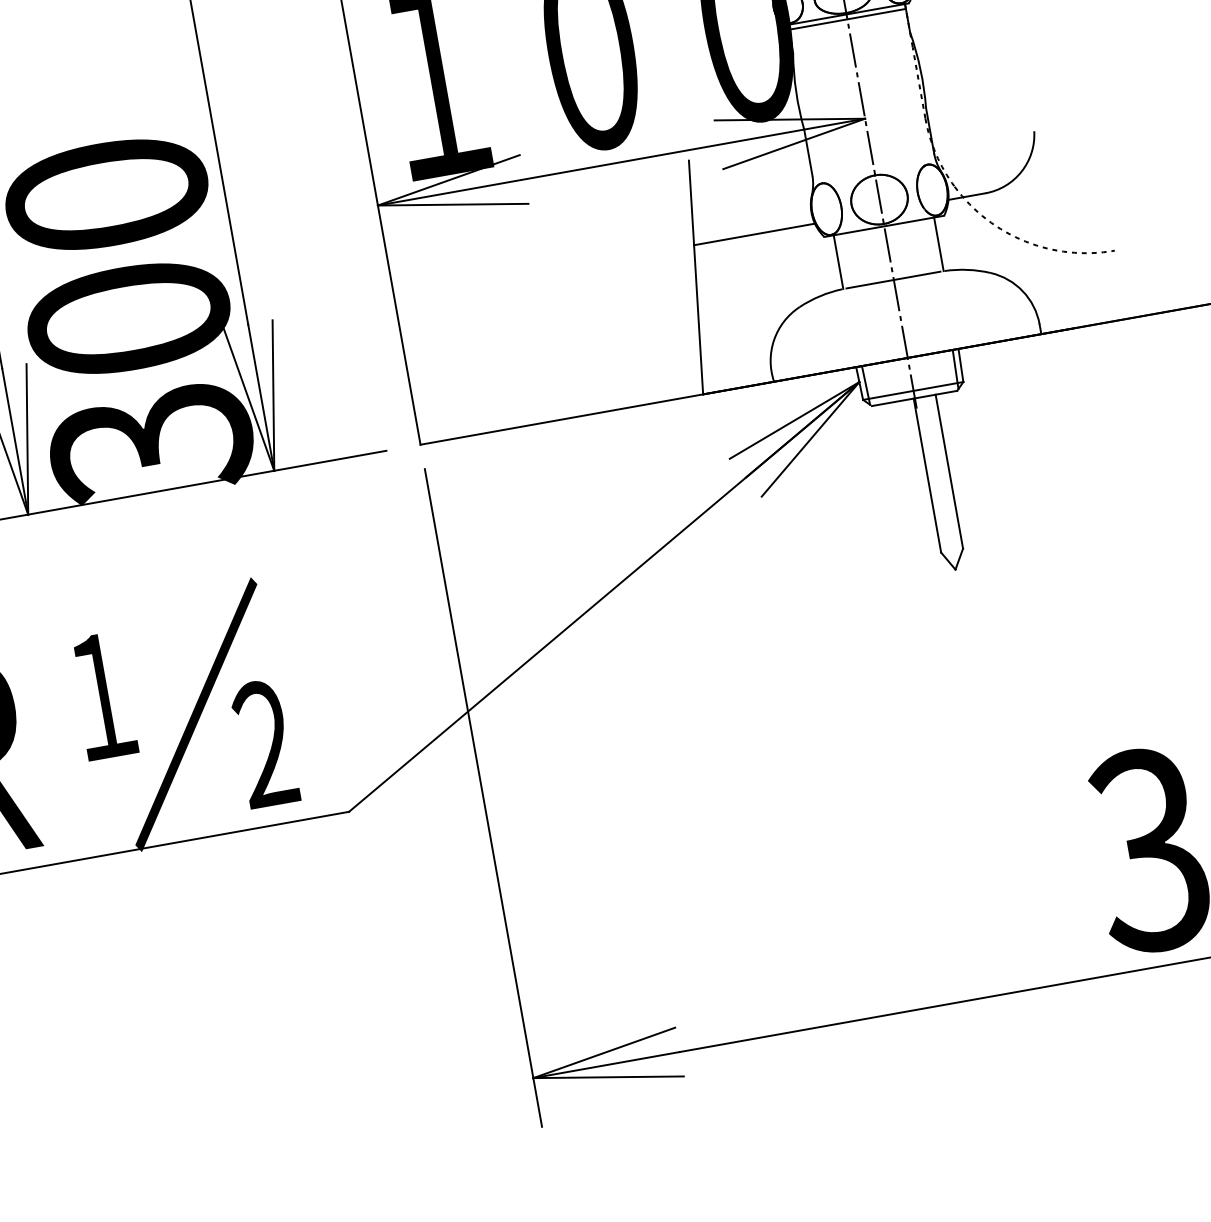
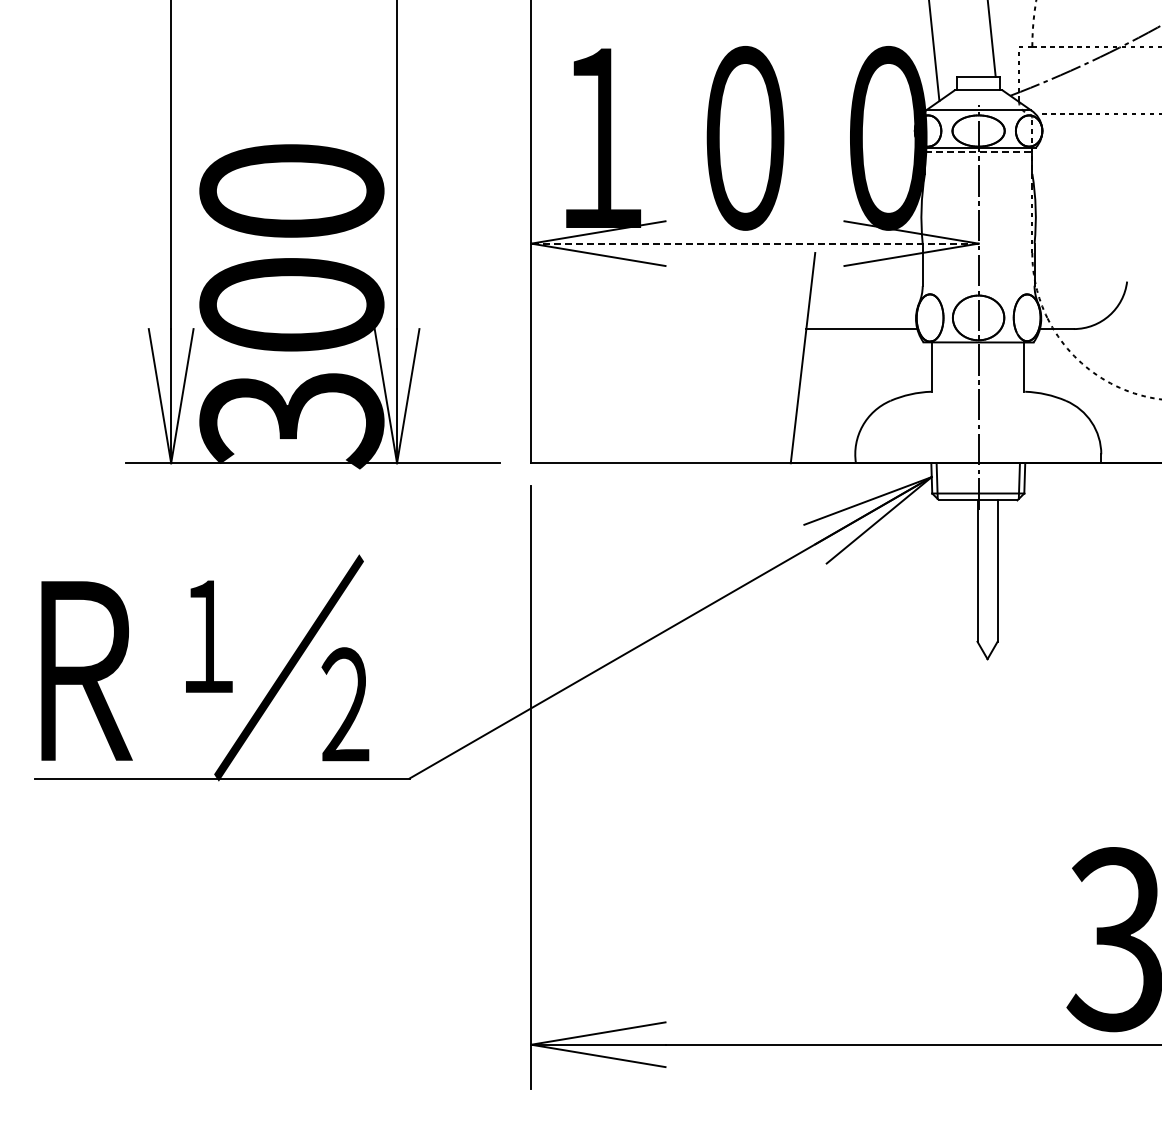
line: (847, 19) -> (978, 152), solid -> dashed
line: (620, 162) -> (754, 243), solid -> dashed
line: (893, 279) -> (978, 391), removed

